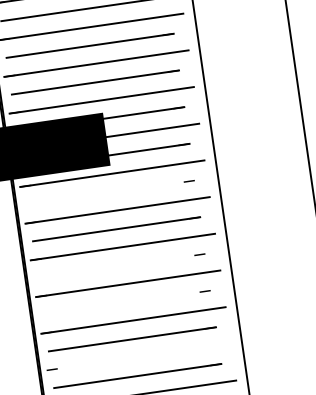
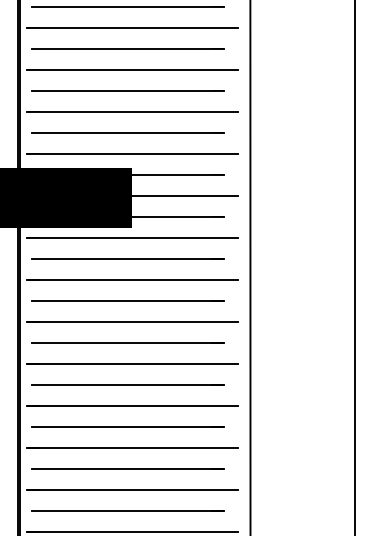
line: (110, 192) -> (127, 258), added
line: (121, 265) -> (127, 342), added
line: (126, 302) -> (127, 384), added
line: (138, 357) -> (131, 447), added

